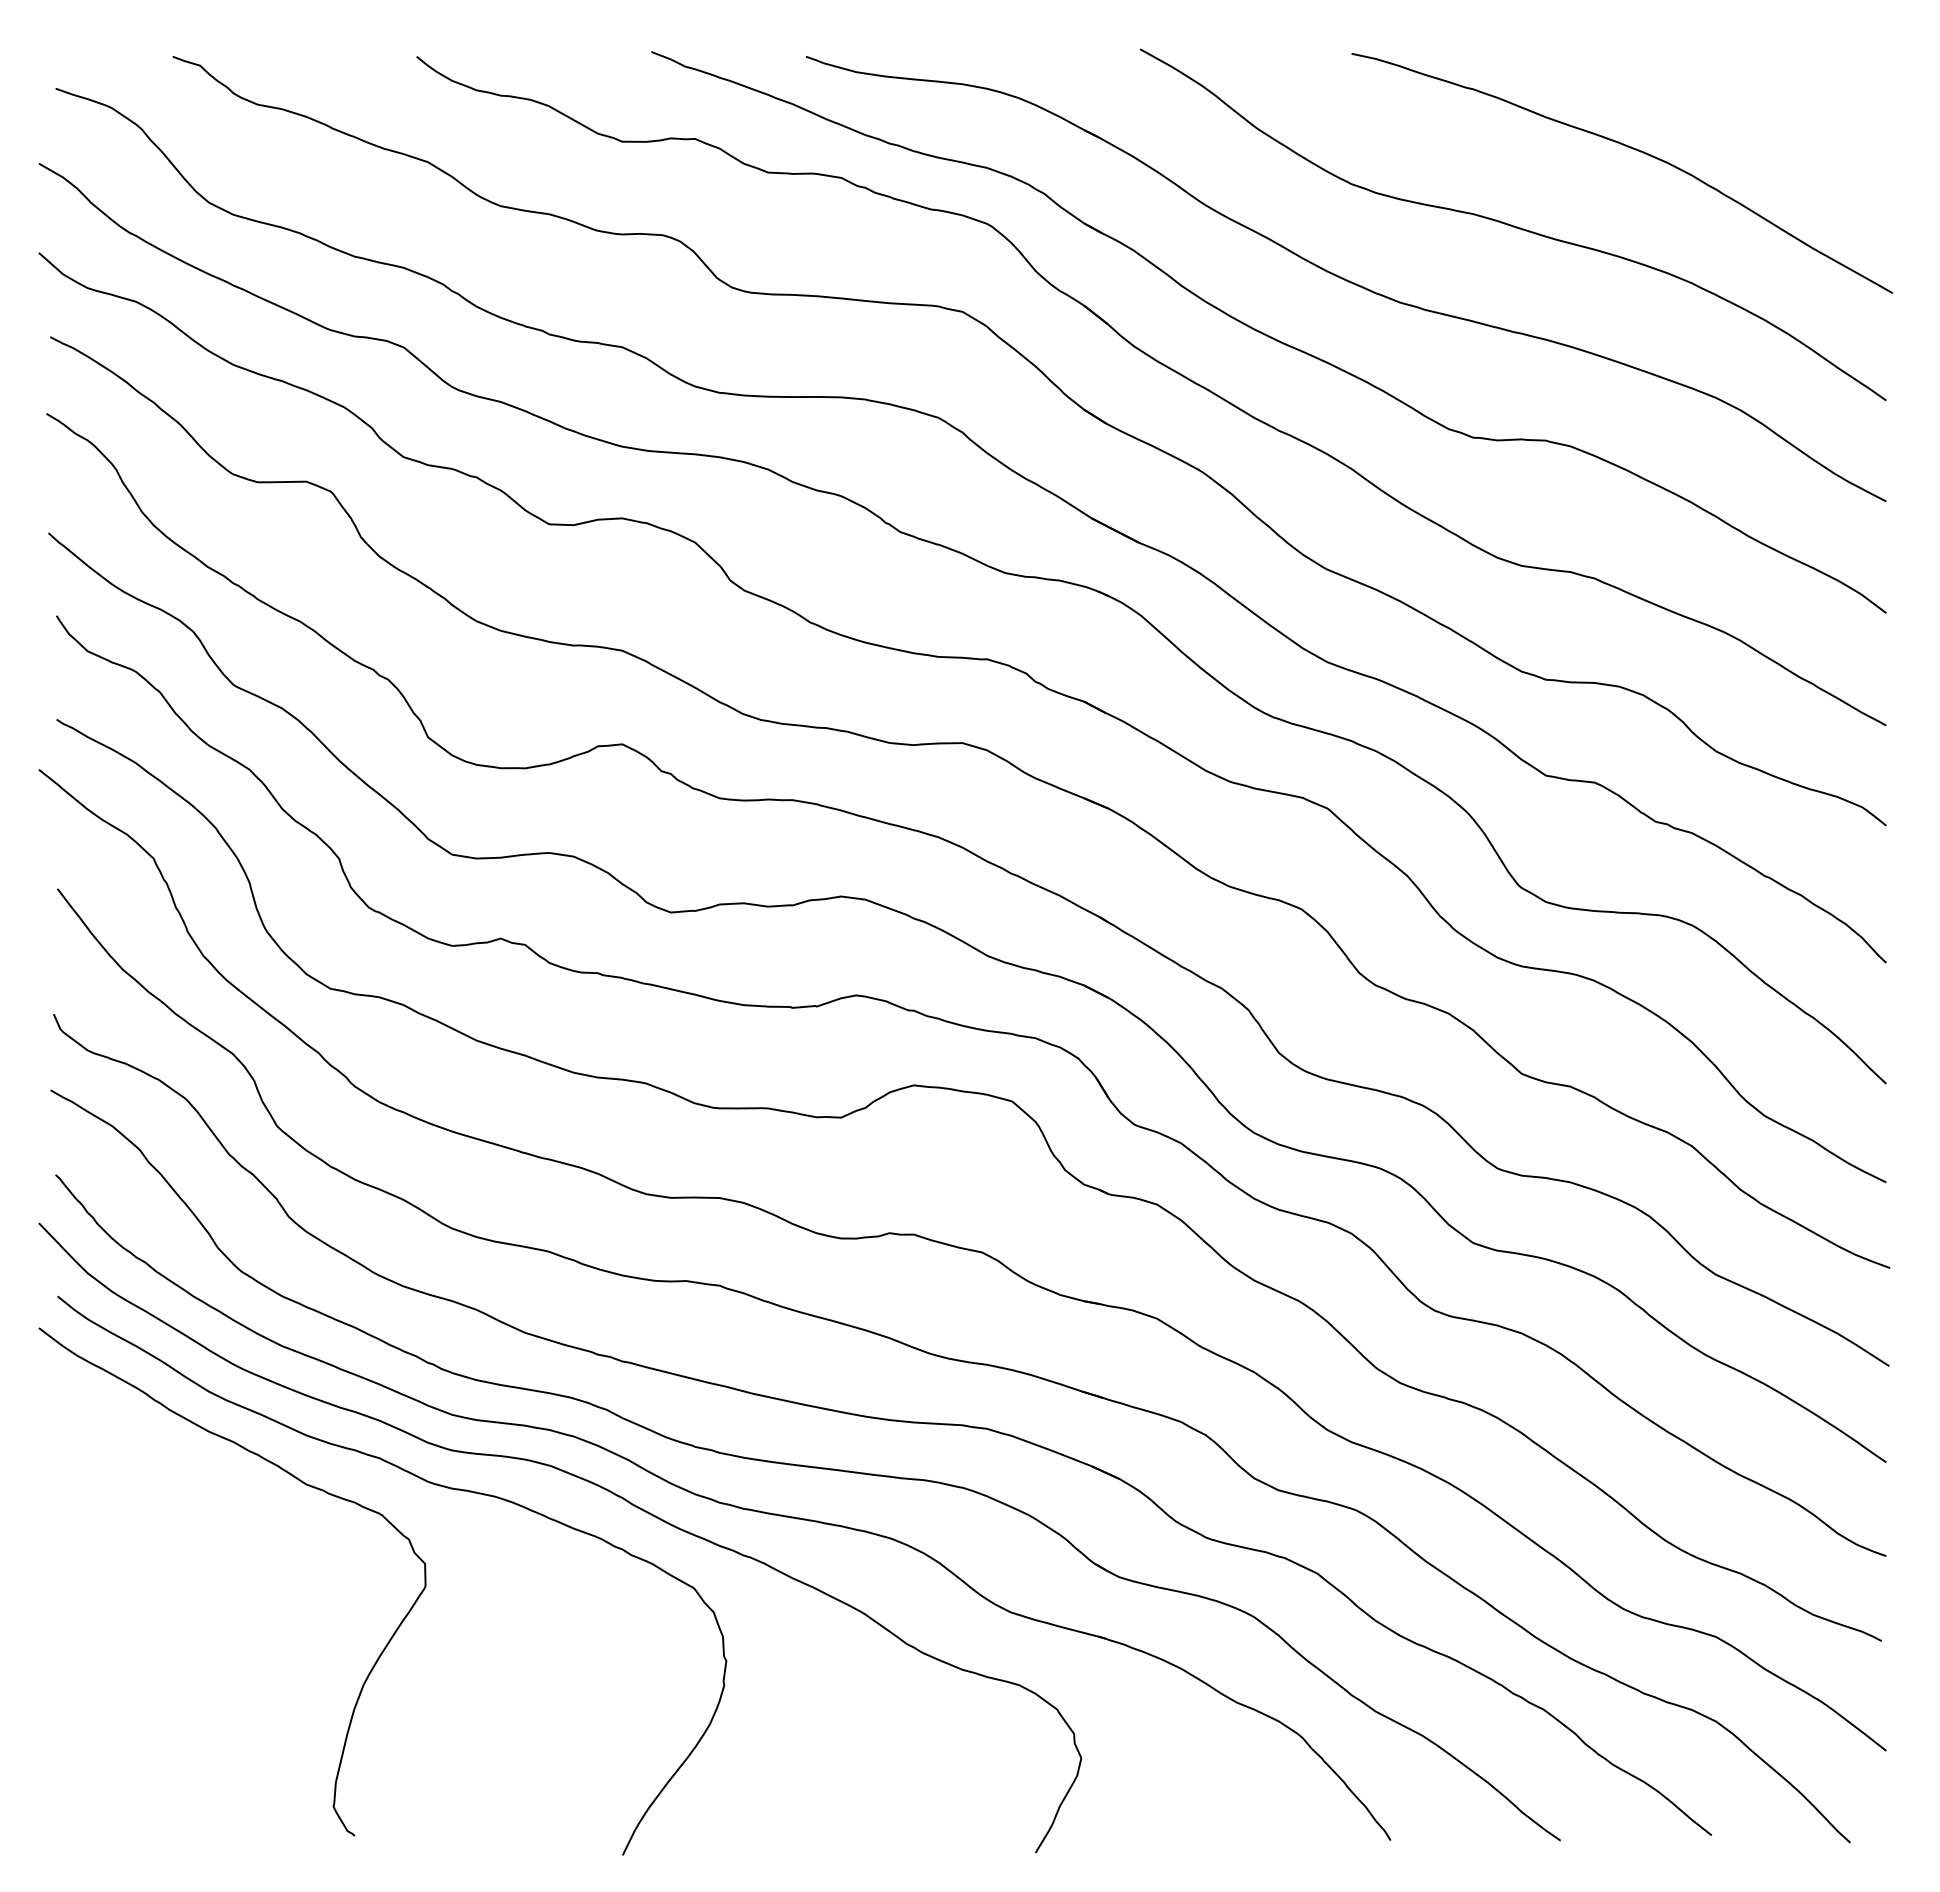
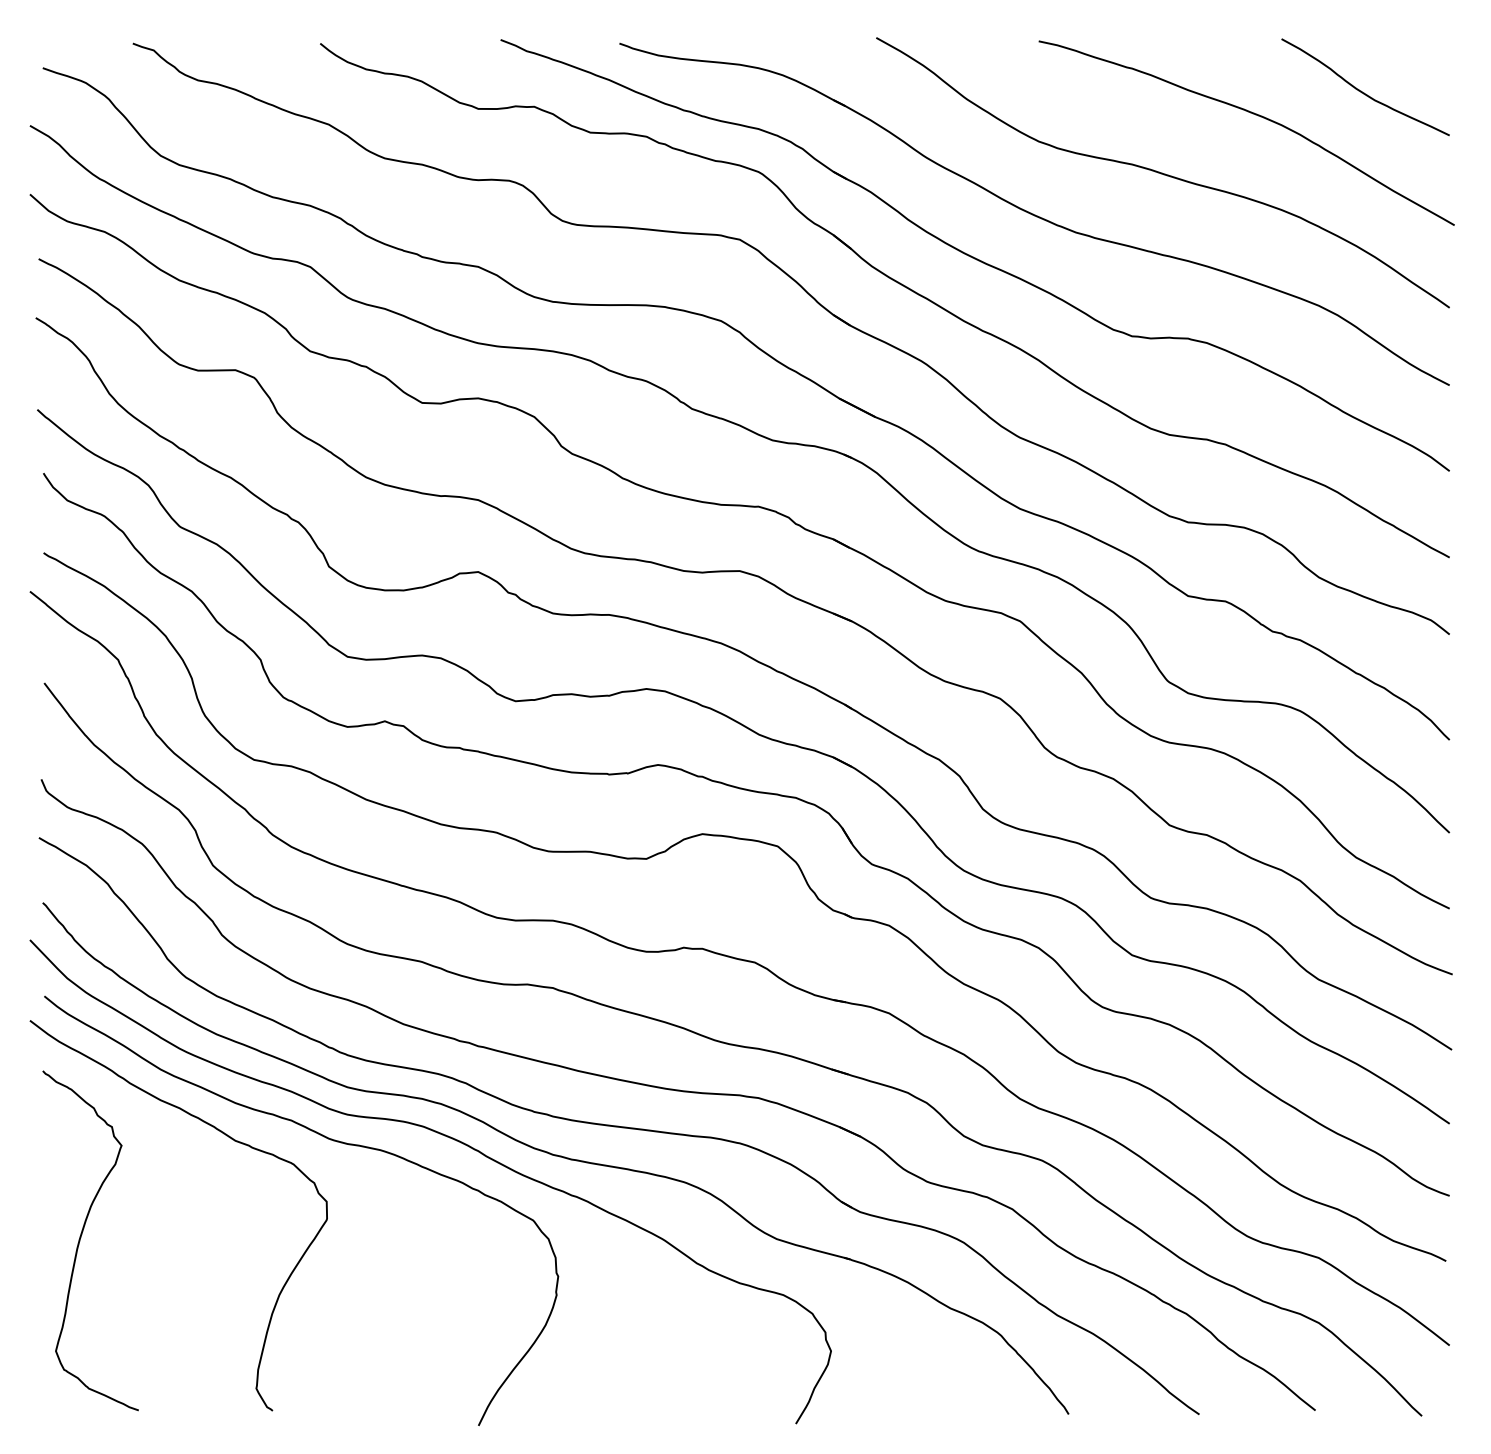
curve: (1773, 119) -> (1362, 91), added
curve: (105, 1611) -> (81, 1238), added

